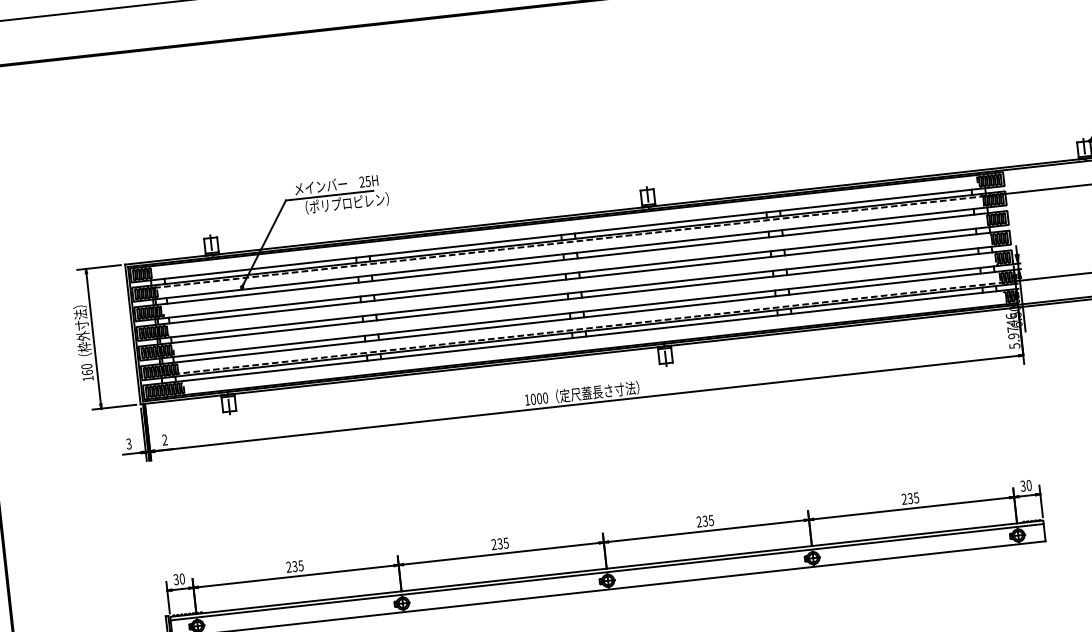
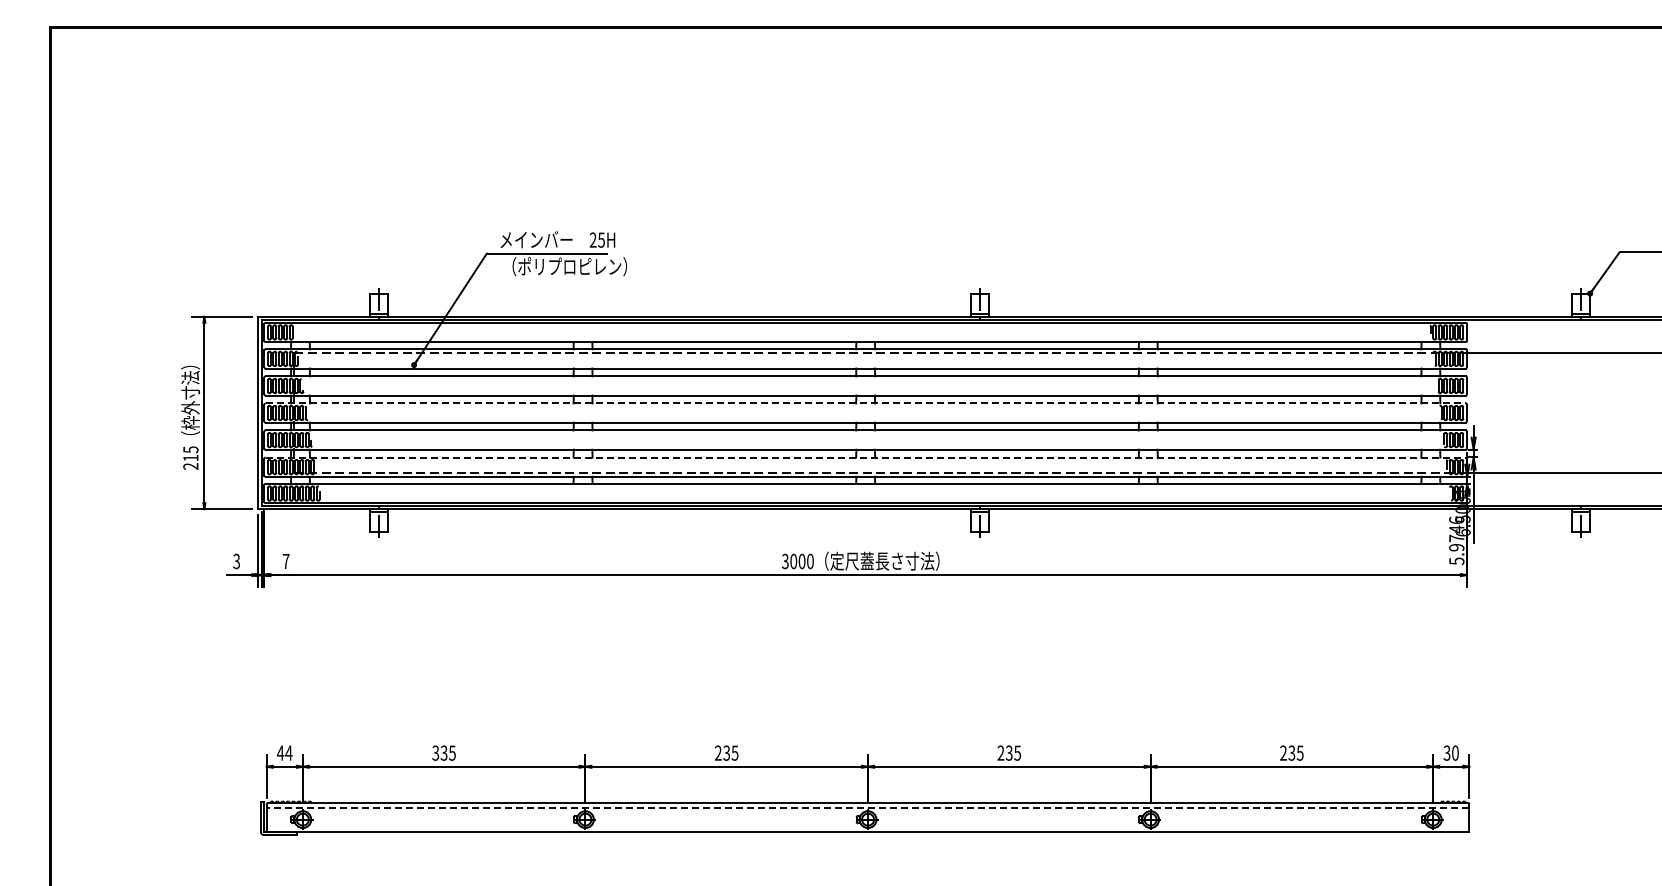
line: (573, 278) -> (866, 403), solid -> dashed
line: (577, 318) -> (866, 457), solid -> dashed
text: (87, 372) -> (190, 457), 160 -> 215
text: (526, 400) -> (784, 561), 1000 -> 3000
text: (164, 439) -> (285, 560), 2 -> 7
text: (288, 567) -> (435, 753), 235 -> 335
line: (606, 572) -> (867, 807), solid -> dashed
text: (179, 578) -> (284, 752), 30 -> 44

